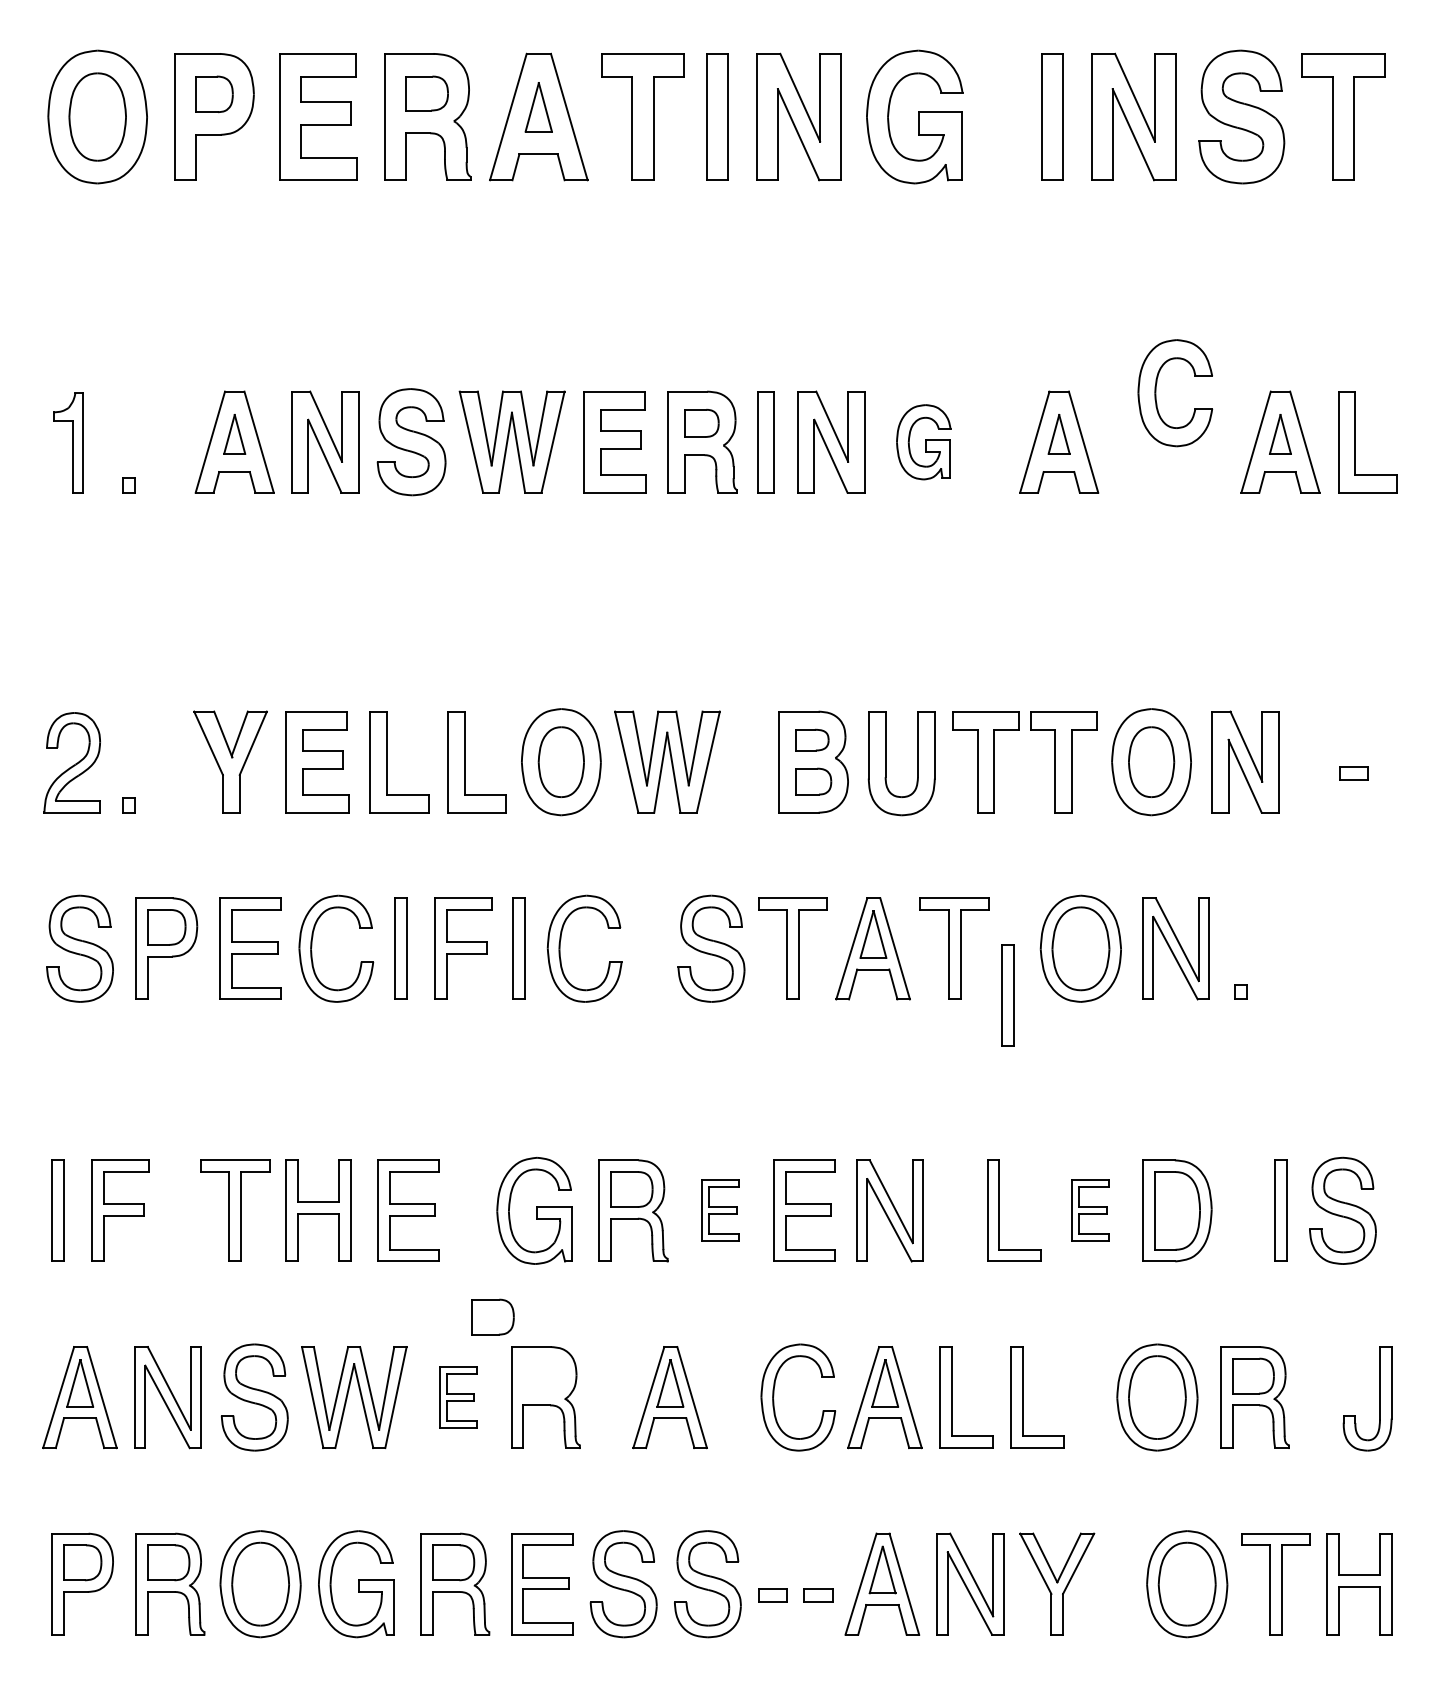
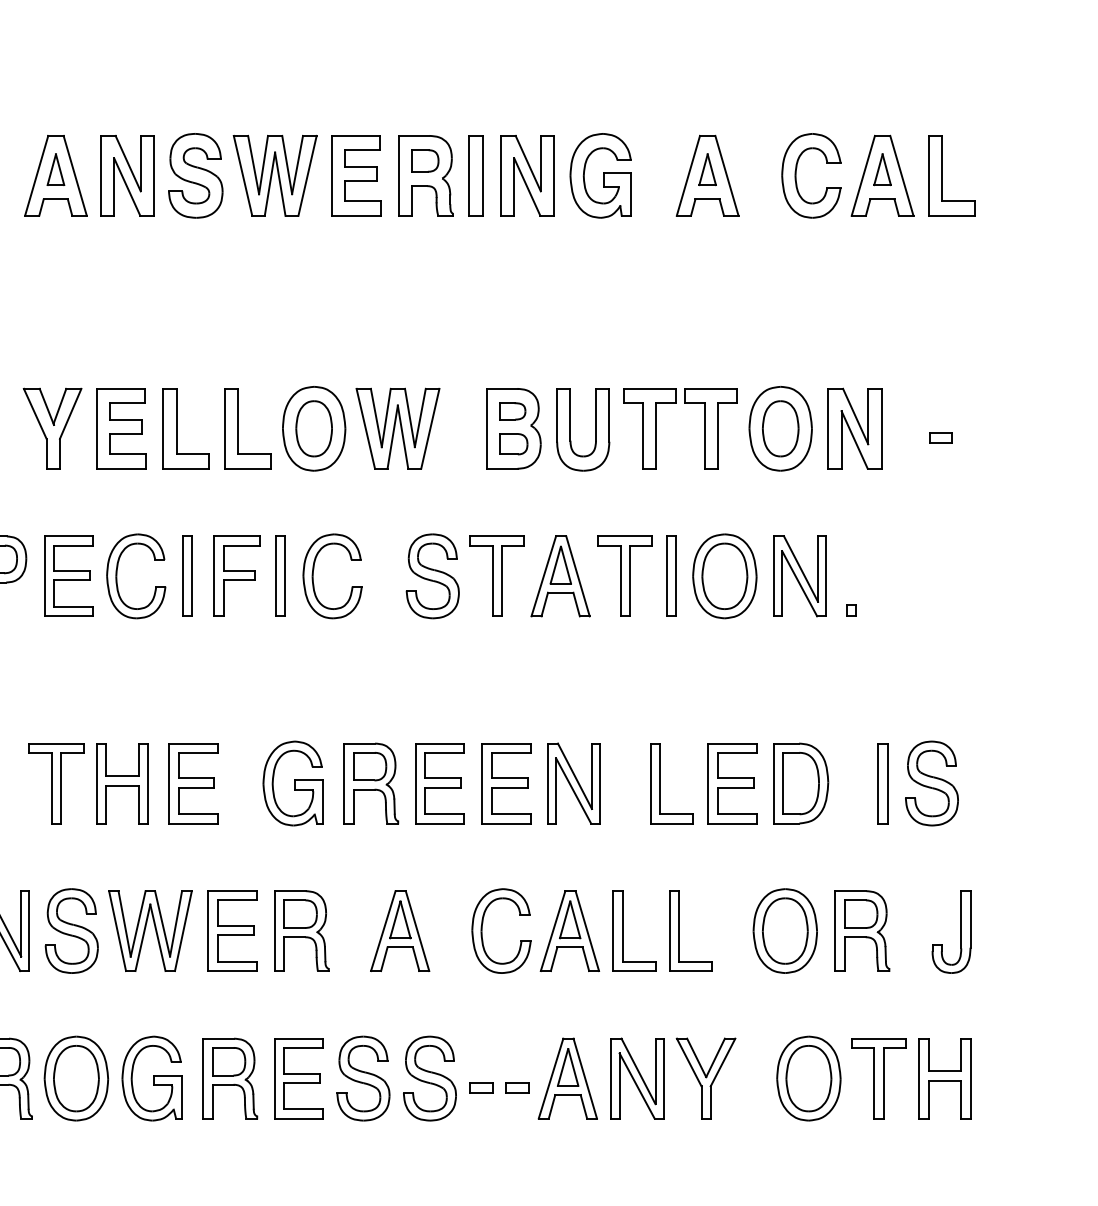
part: (1156, 393) -> (796, 176), moved
part: (923, 442) -> (600, 176), size x1.43
part: (1007, 995) -> (670, 576), moved
part: (720, 1210) -> (439, 783), size x1.67
part: (1090, 1210) -> (732, 783), size x1.67
part: (492, 1316) -> (300, 913), moved
part: (458, 1397) -> (232, 931), size x1.67

